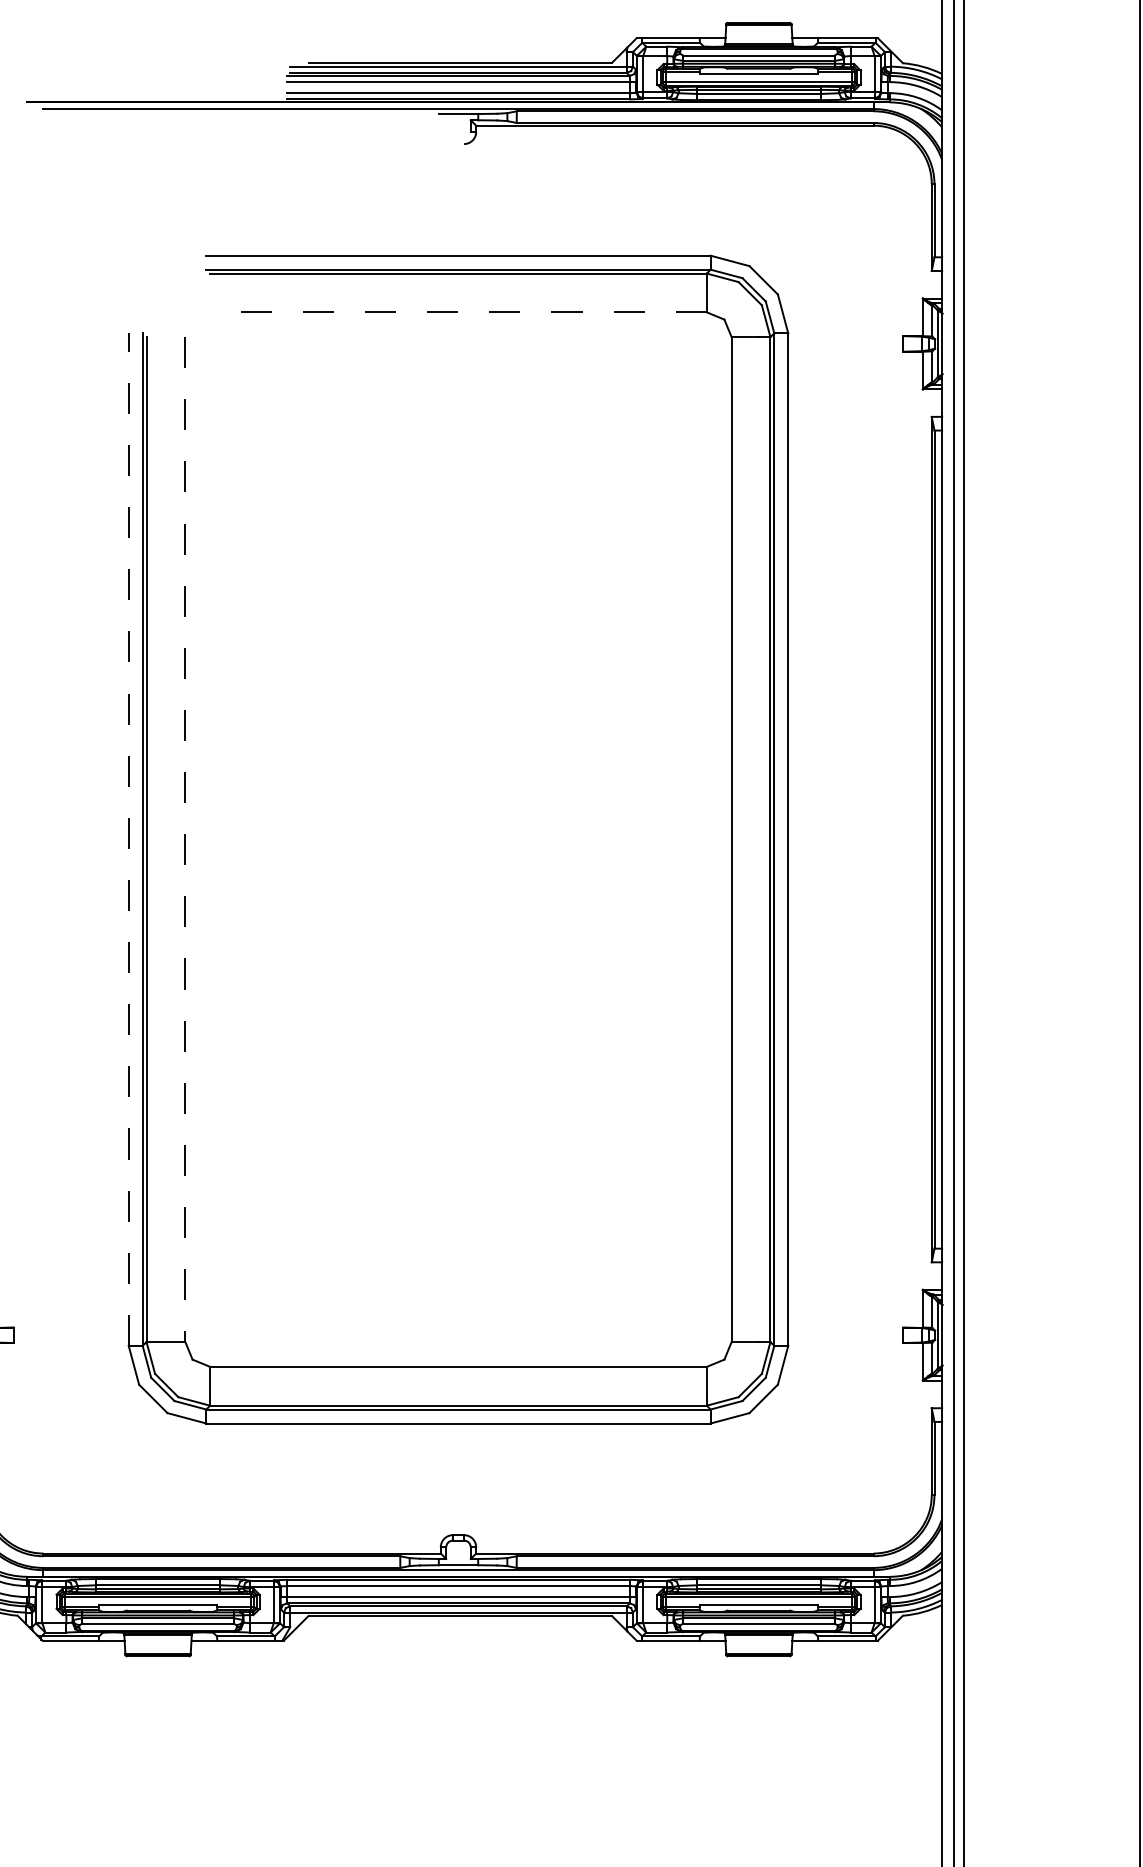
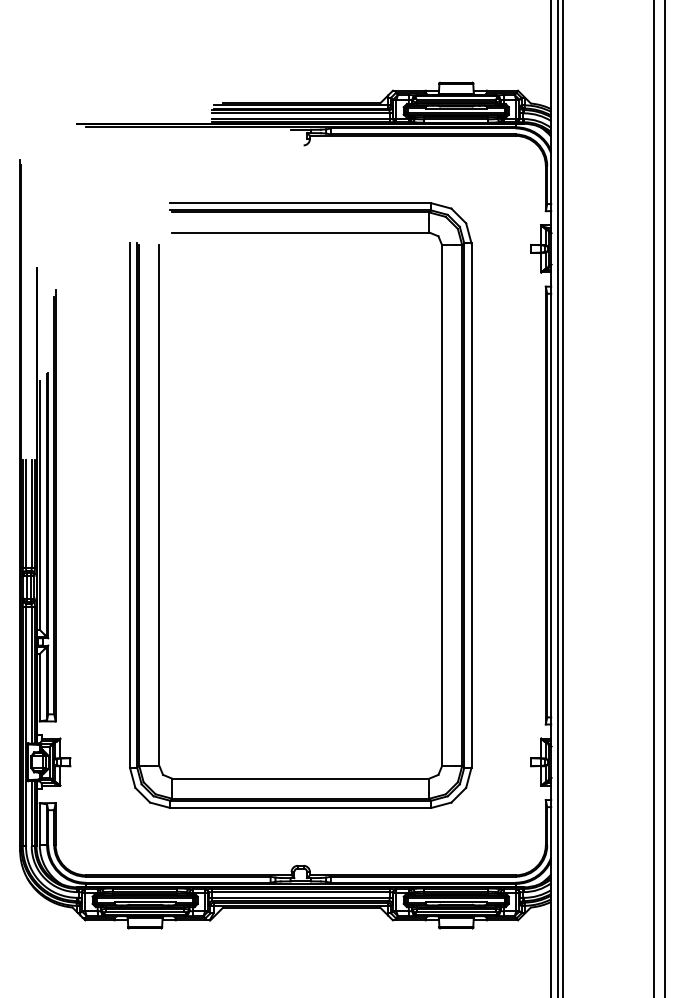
line: (457, 312) -> (300, 232), dashed -> solid
line: (127, 839) -> (129, 505), dashed -> solid
line: (185, 841) -> (159, 506), dashed -> solid

